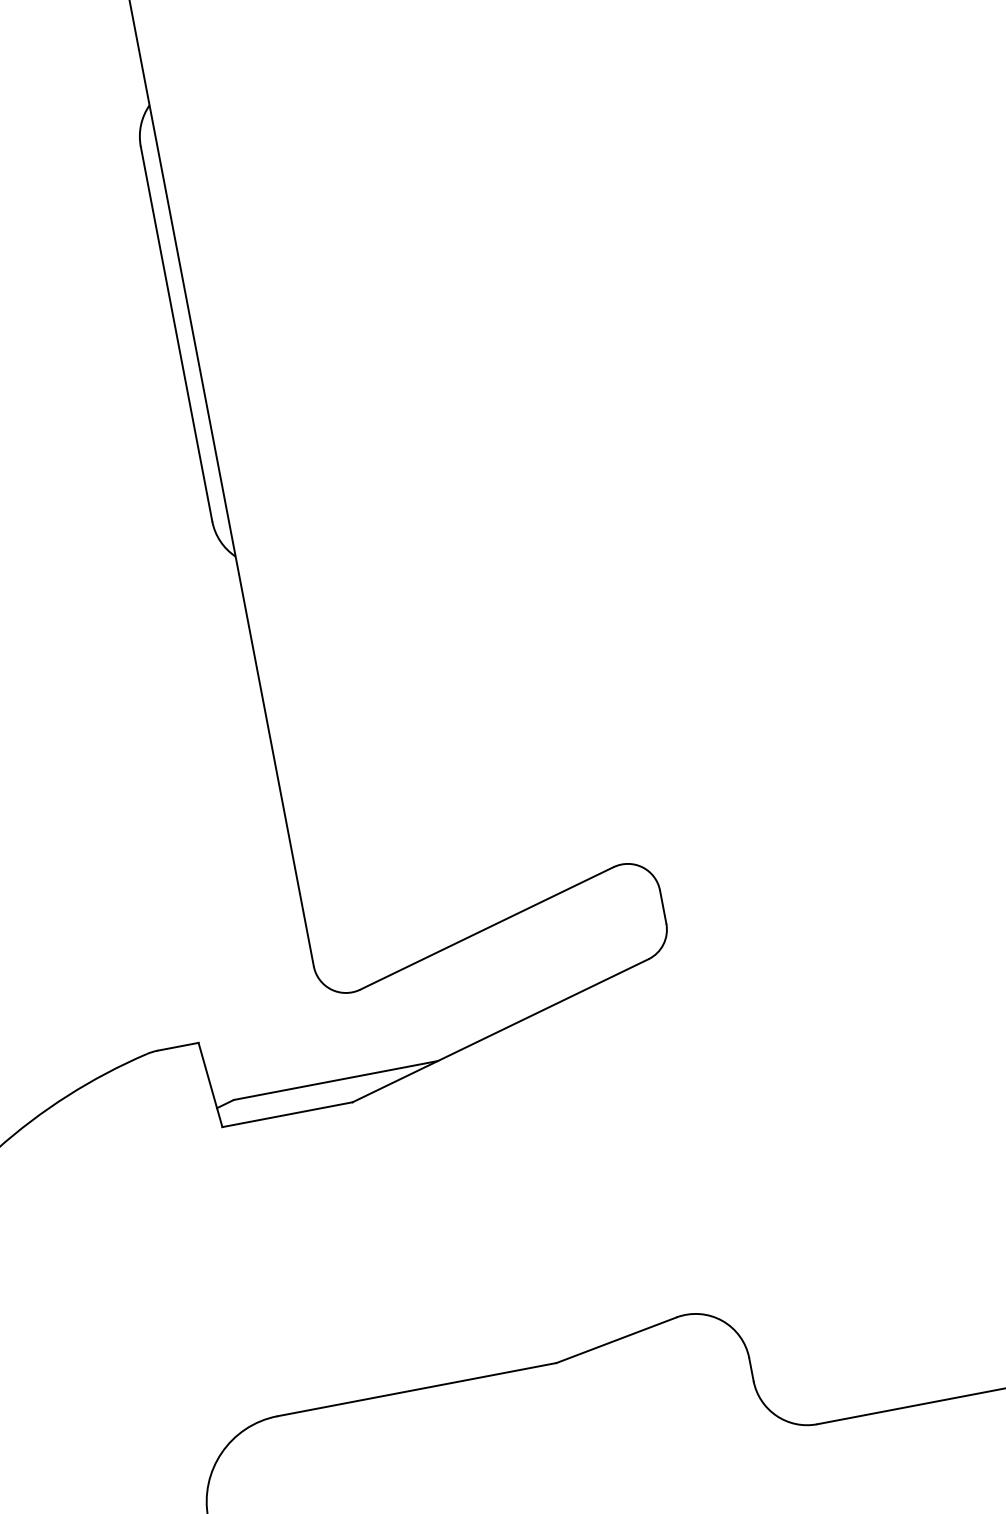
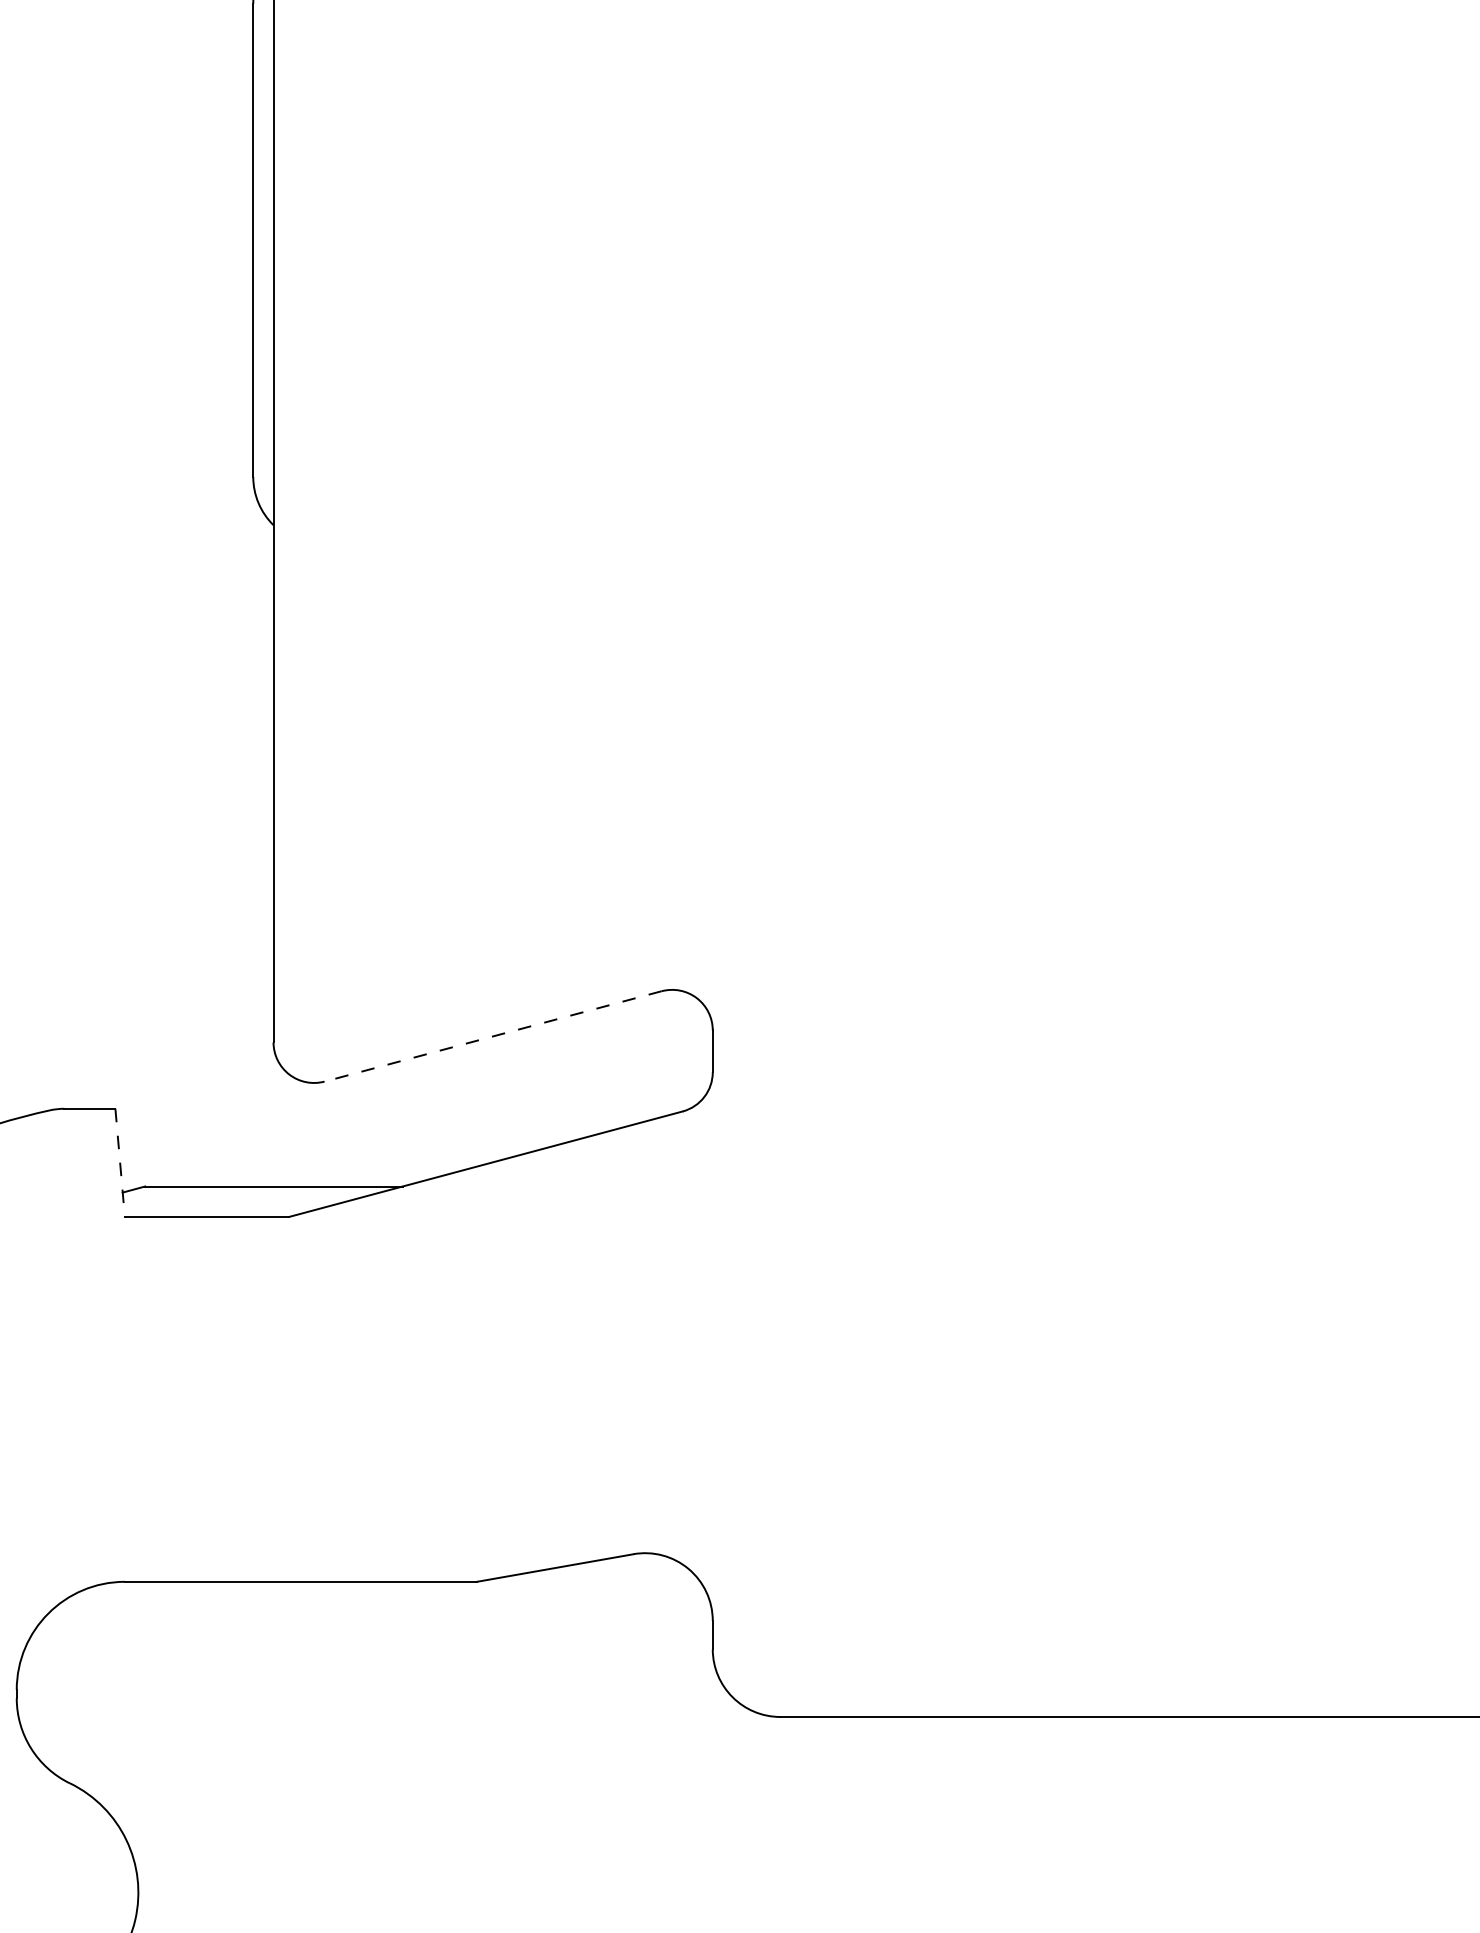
line: (487, 928) -> (493, 1036), solid -> dashed
line: (210, 1085) -> (120, 1163), solid -> dashed

